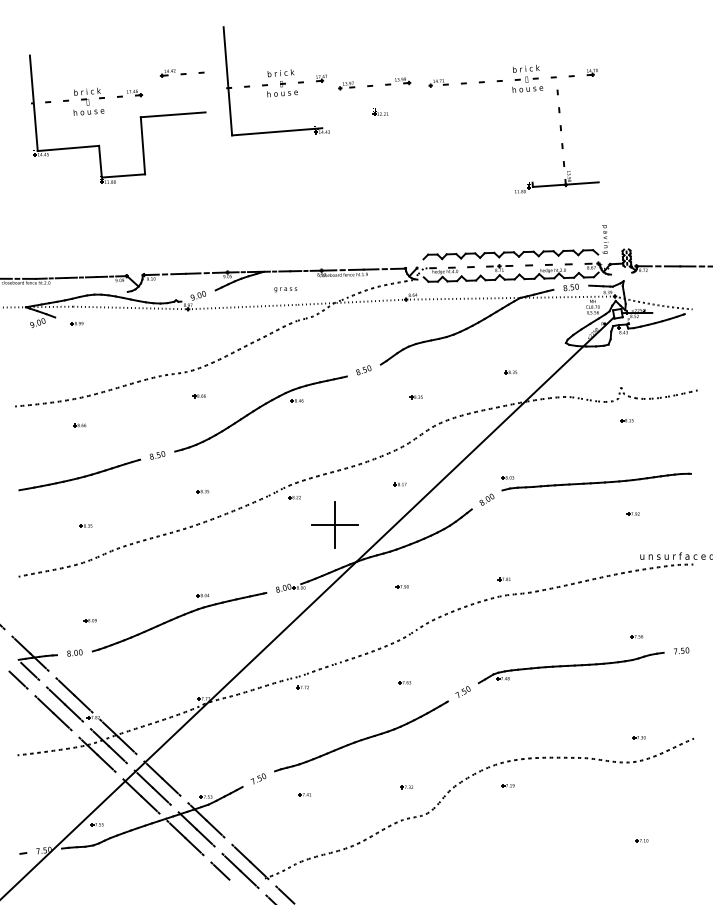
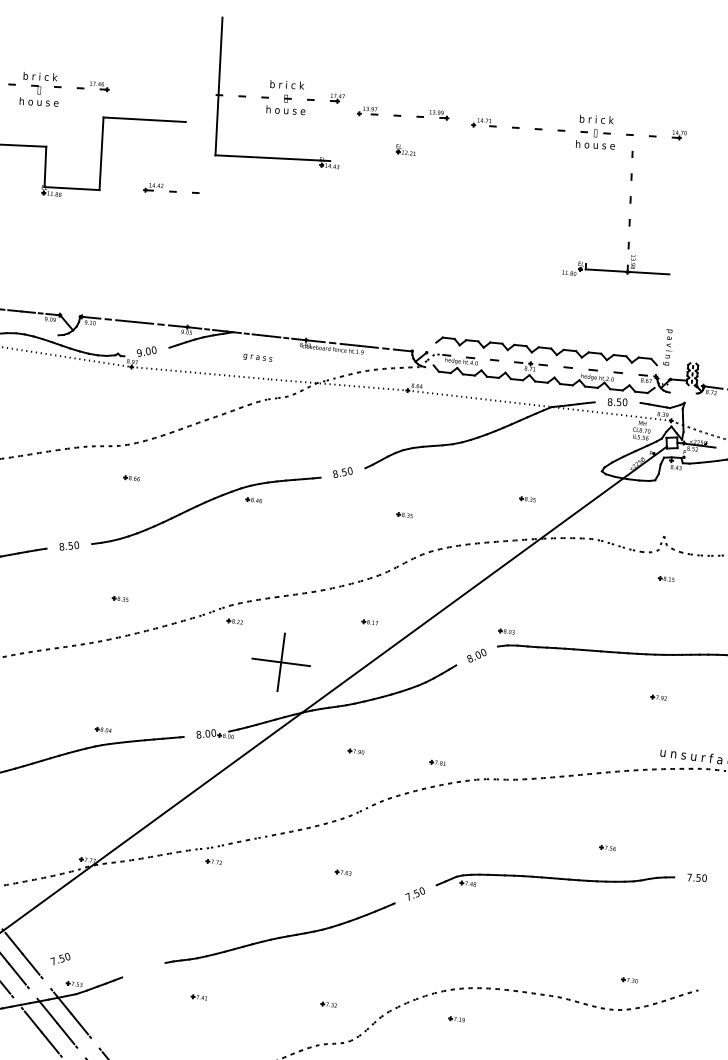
part: (181, 73) -> (170, 190), moved
part: (503, 579) -> (436, 762), moved
part: (636, 636) -> (607, 847), moved
text: (258, 778) -> (60, 958), moved

